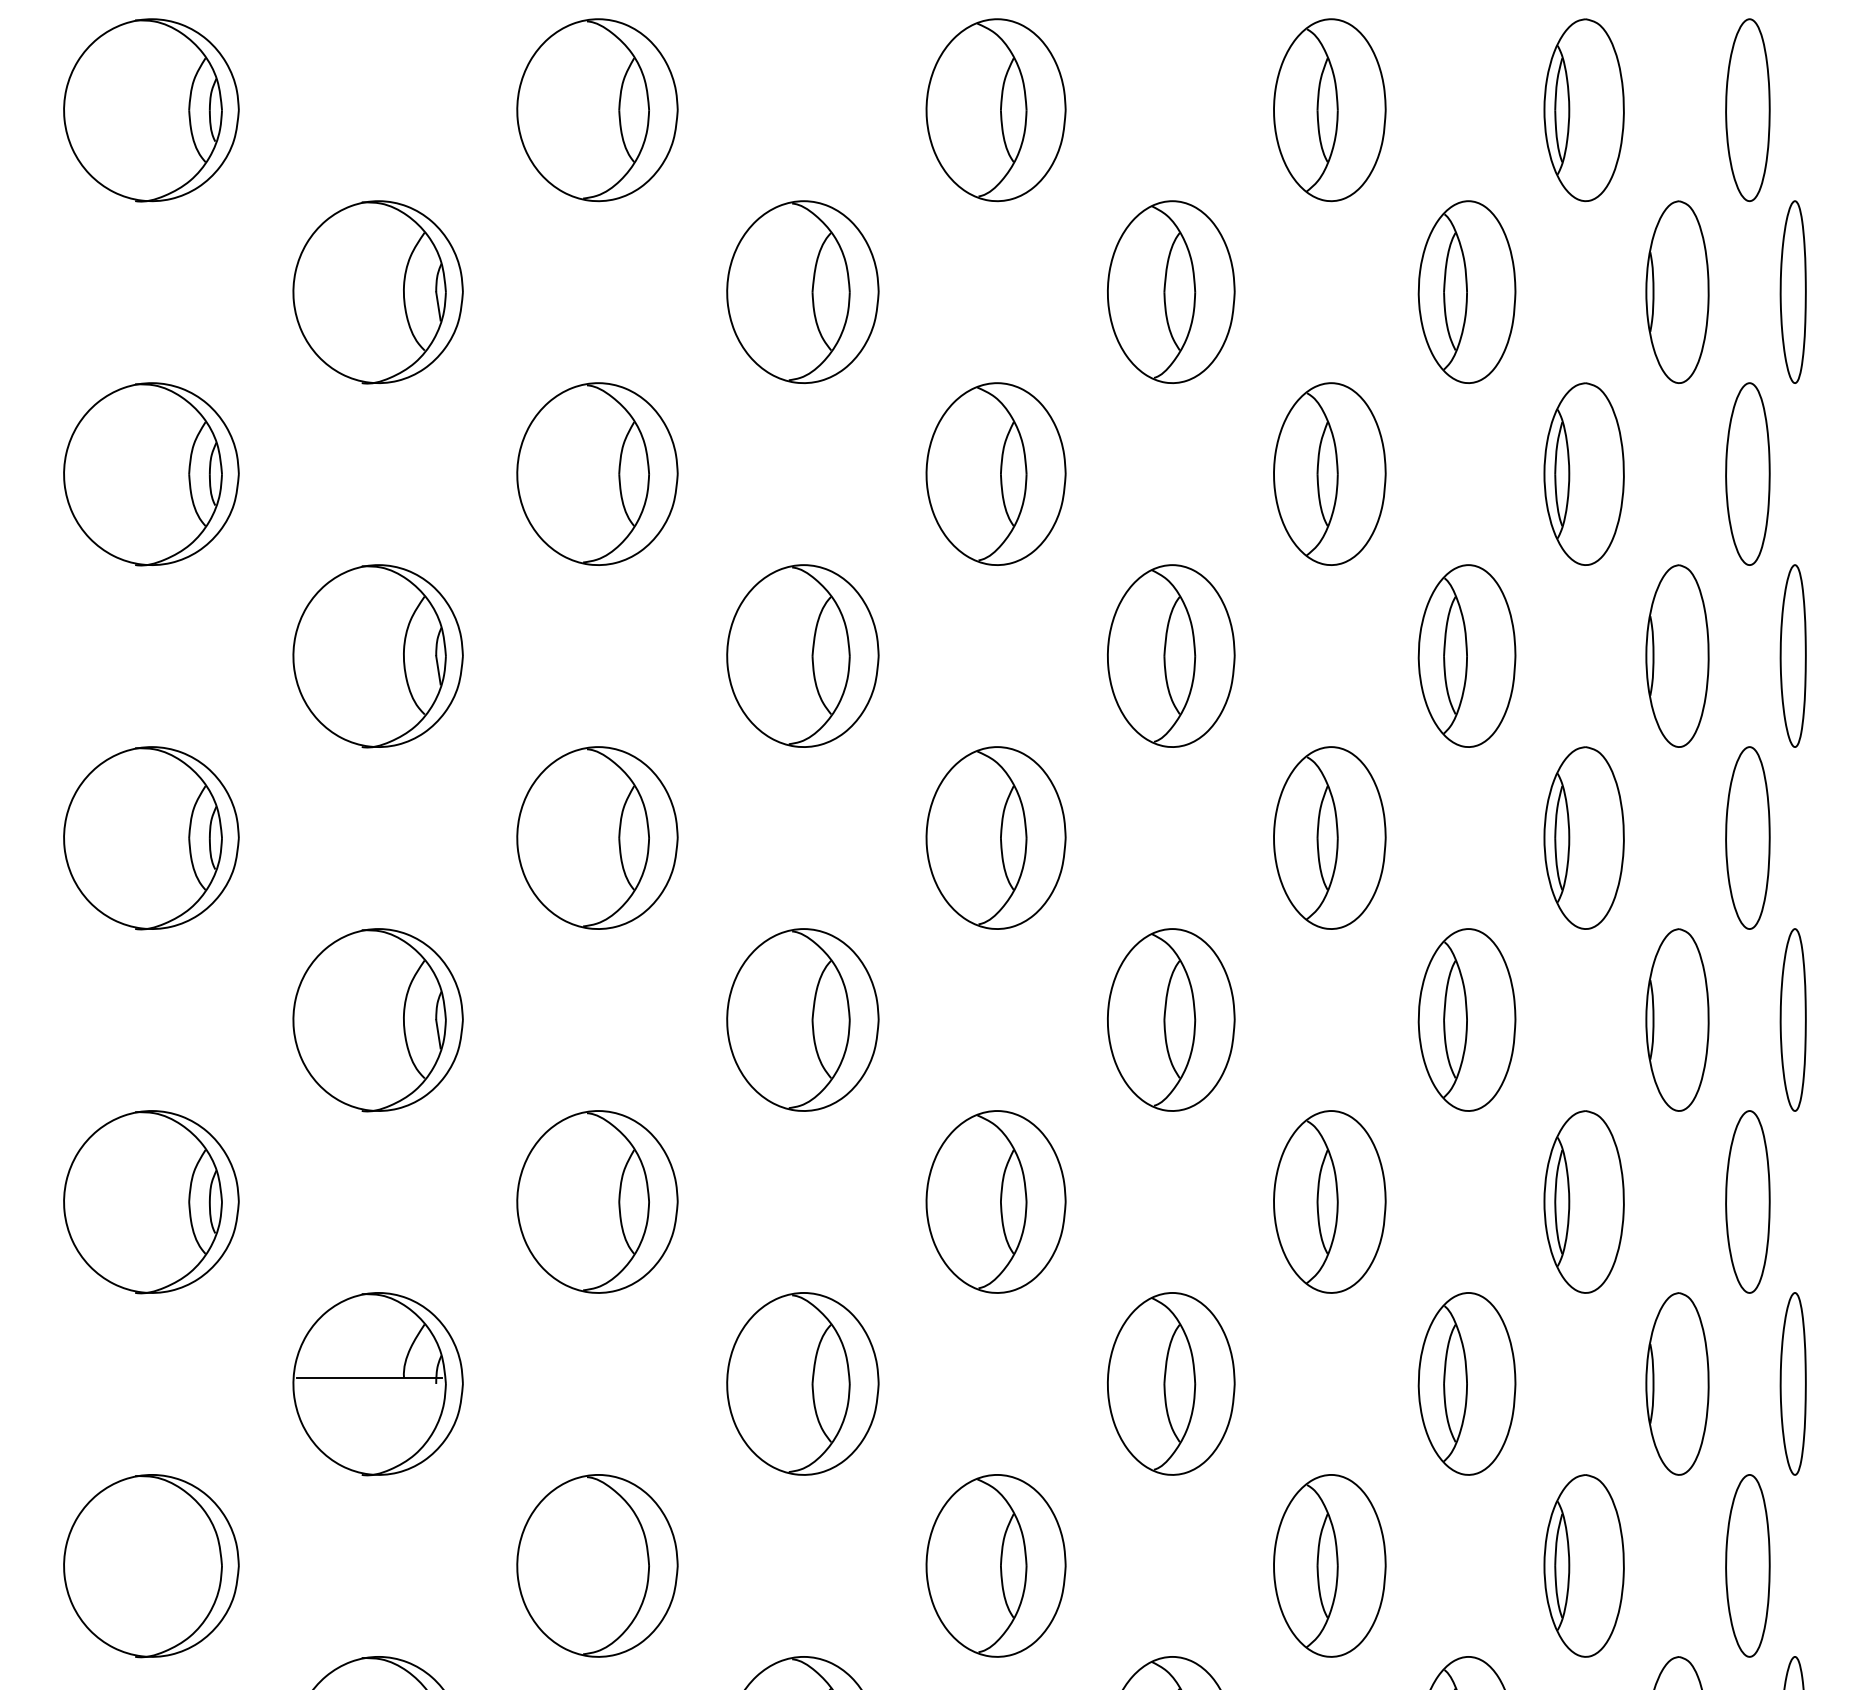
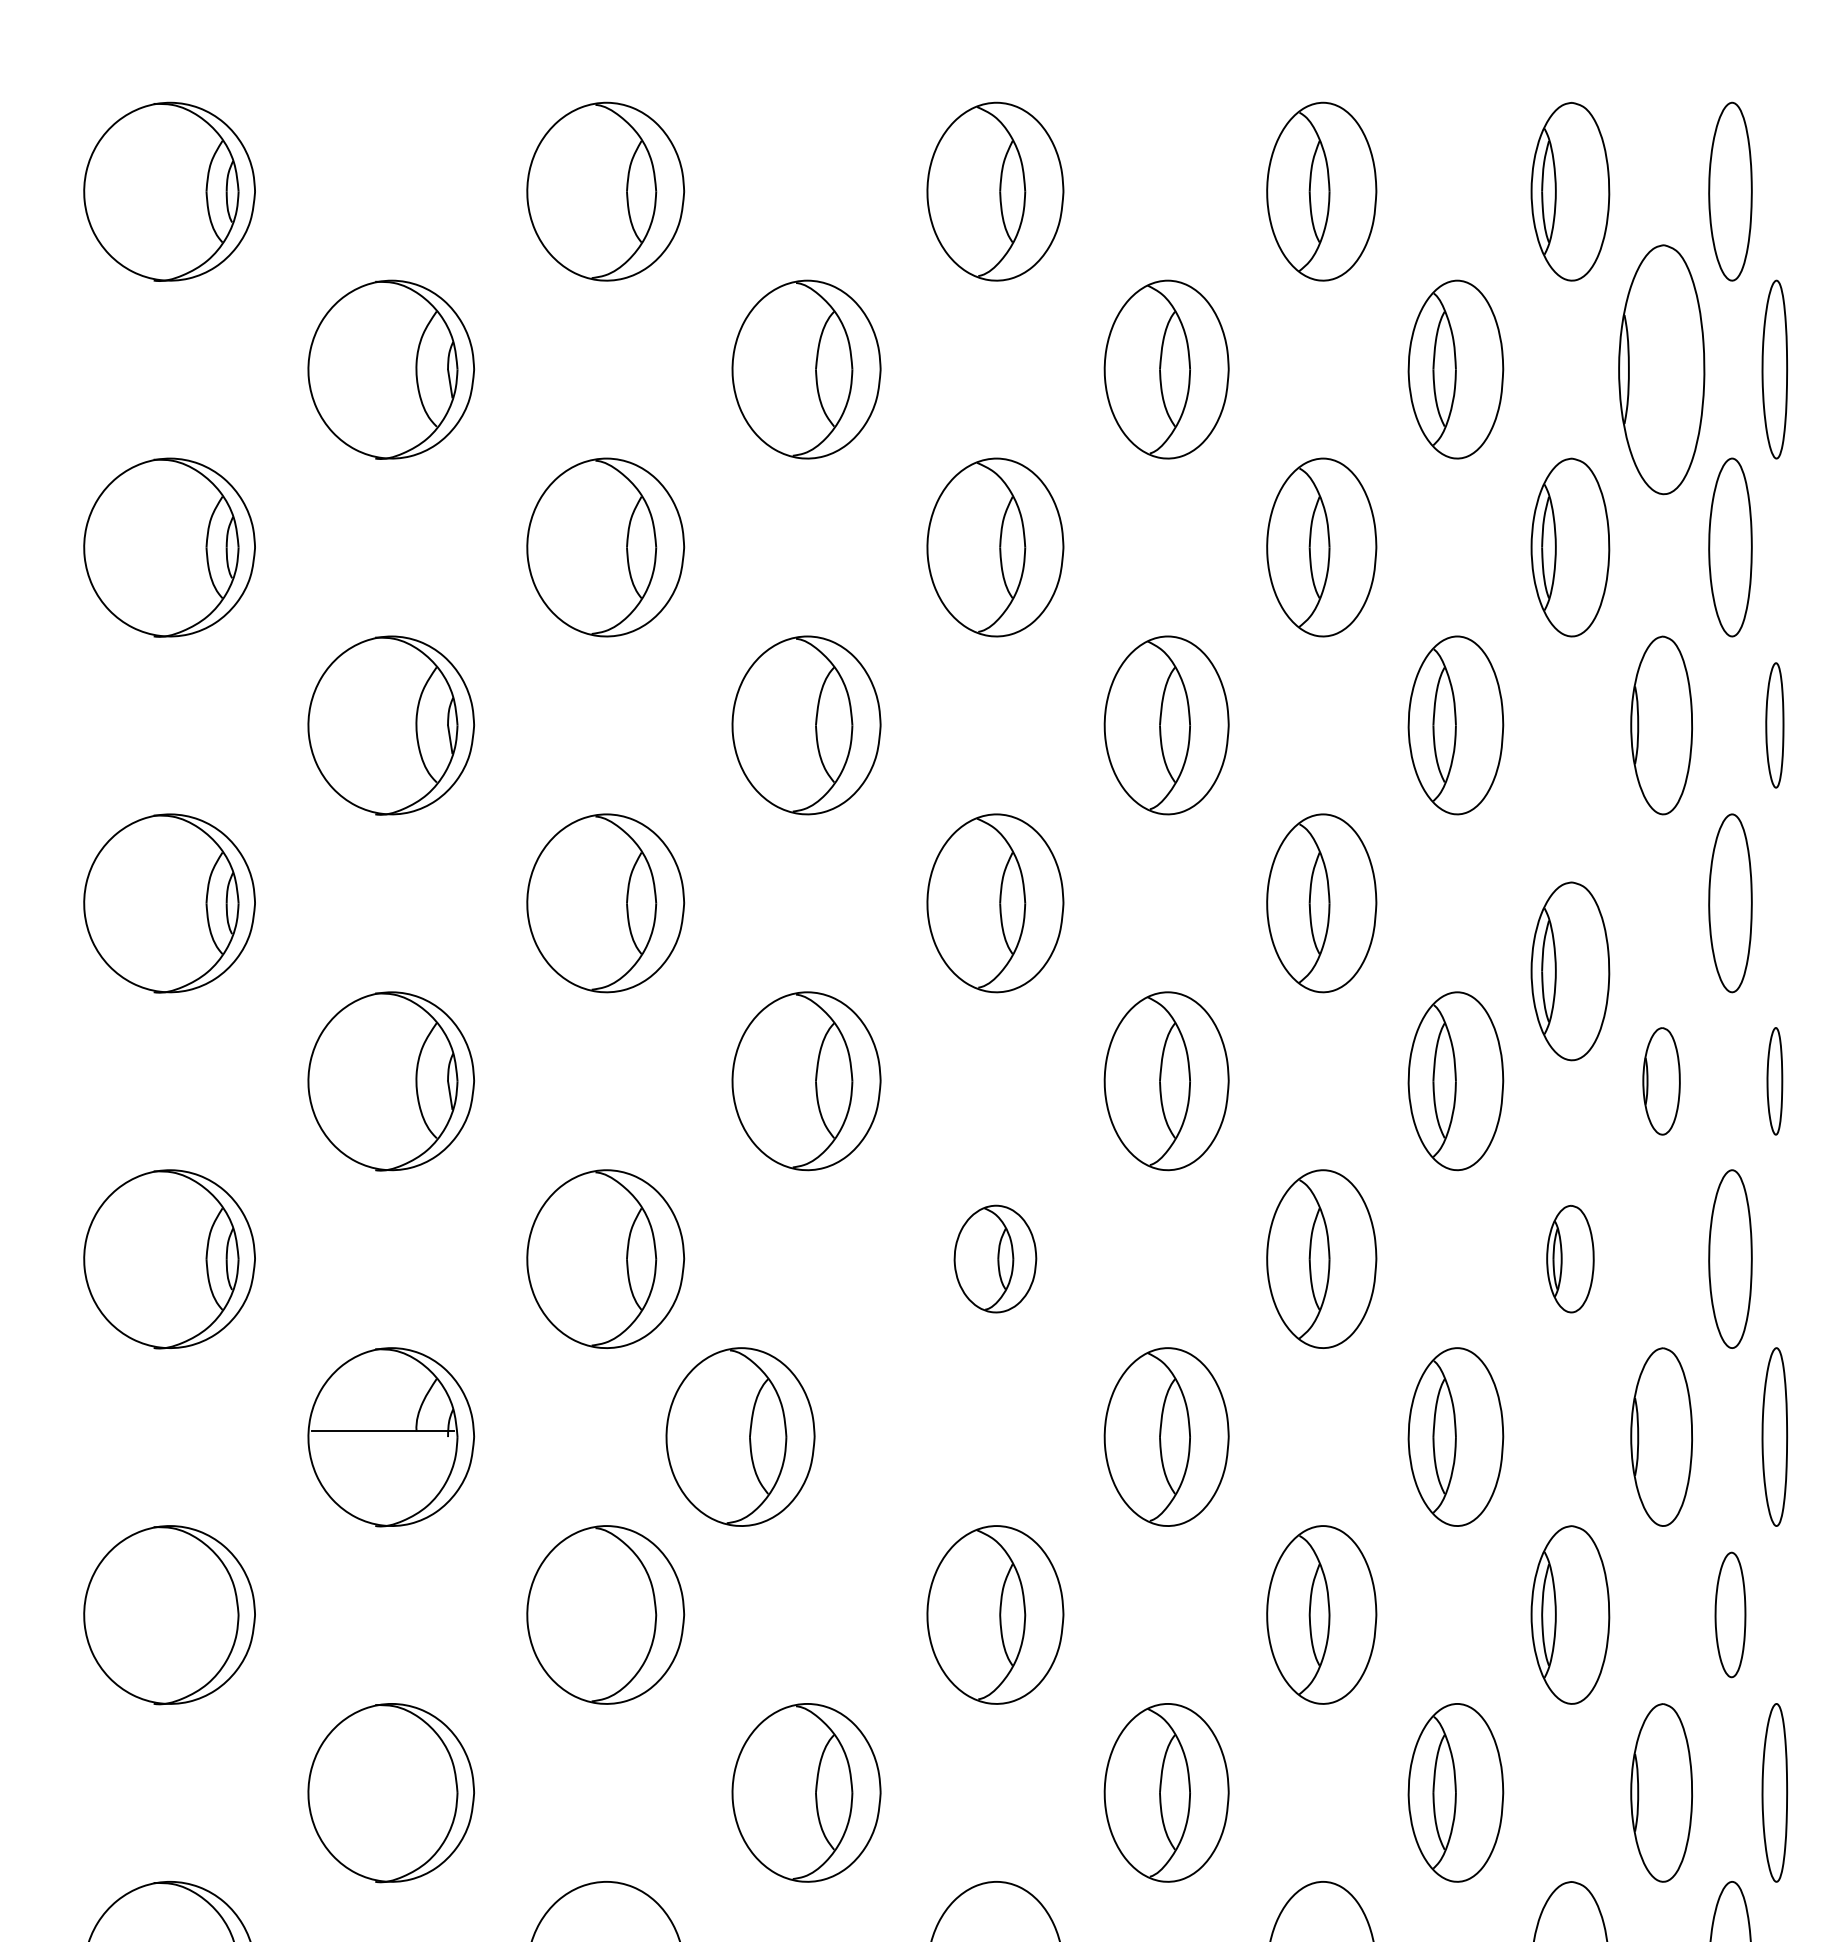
part: (1677, 292) -> (1661, 369), size x1.4
part: (1792, 656) -> (1774, 725), size x0.7
part: (1584, 838) -> (1570, 971), moved
part: (1677, 1020) -> (1661, 1081), size x0.6
part: (1792, 1020) -> (1774, 1081), size x0.6
part: (996, 1201) -> (995, 1258), size x0.6
part: (1584, 1201) -> (1570, 1258), size x0.6
part: (802, 1383) -> (740, 1436), moved
part: (1747, 1565) -> (1730, 1614), size x0.7

